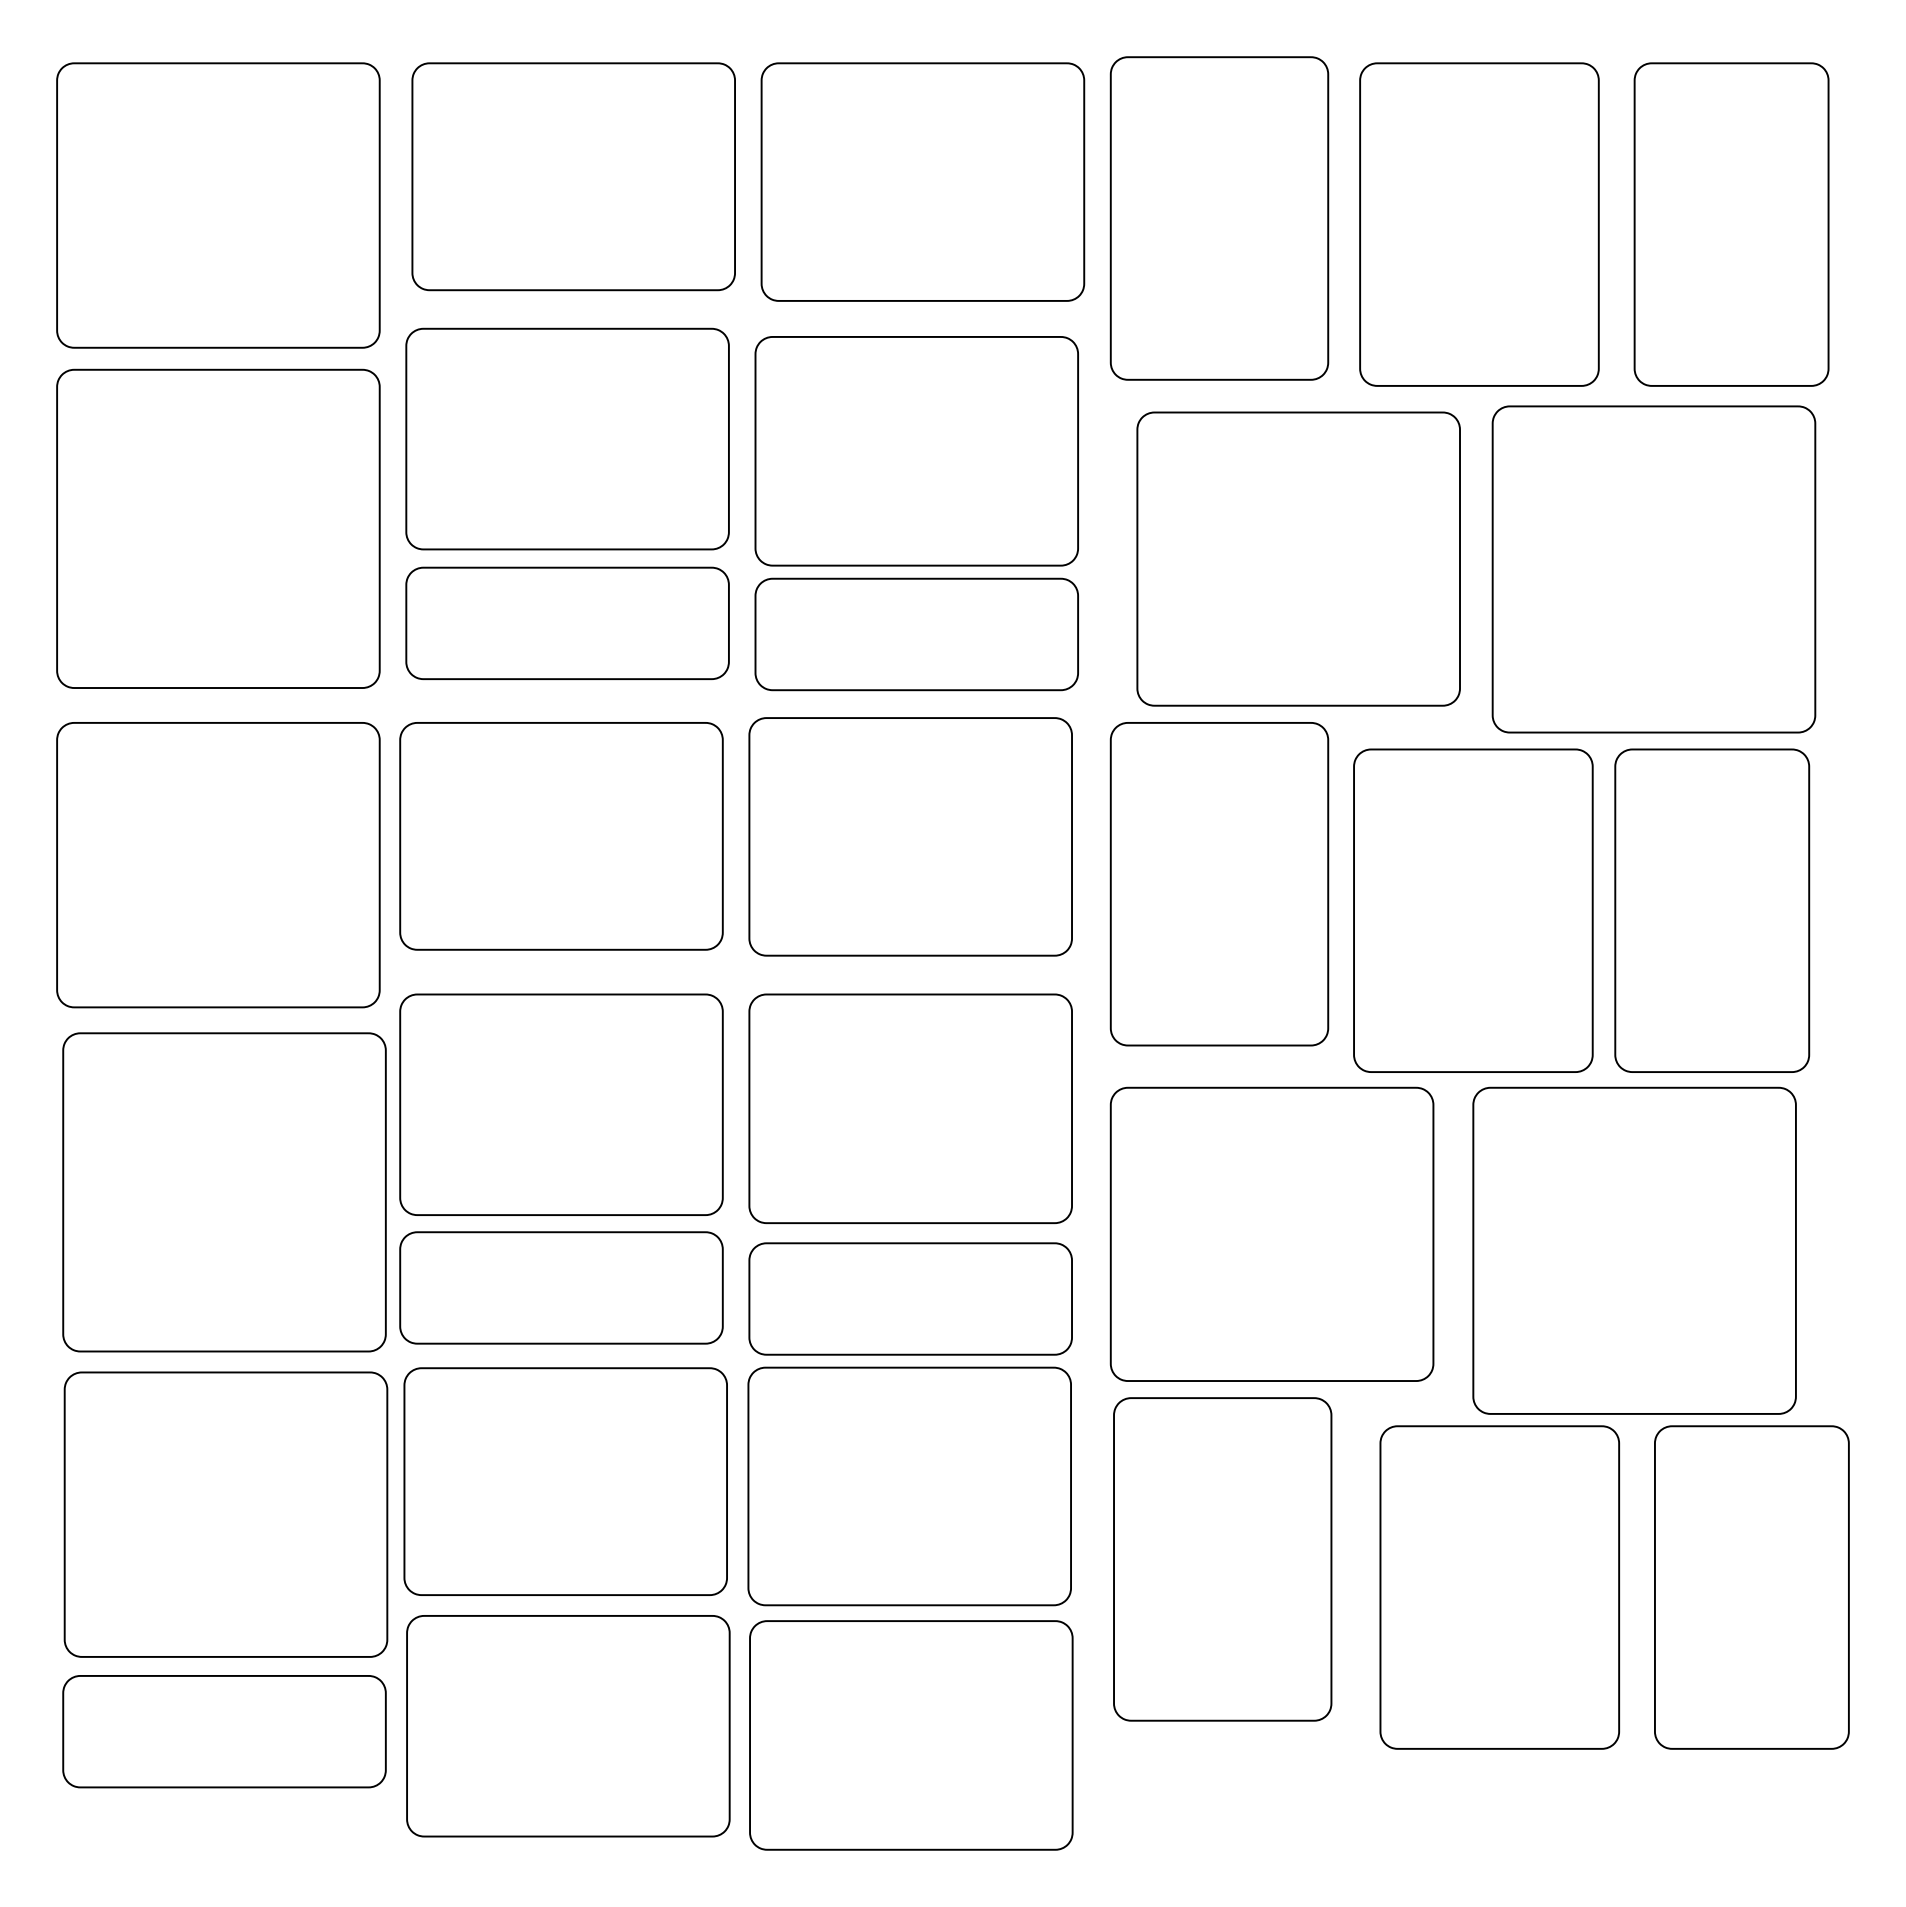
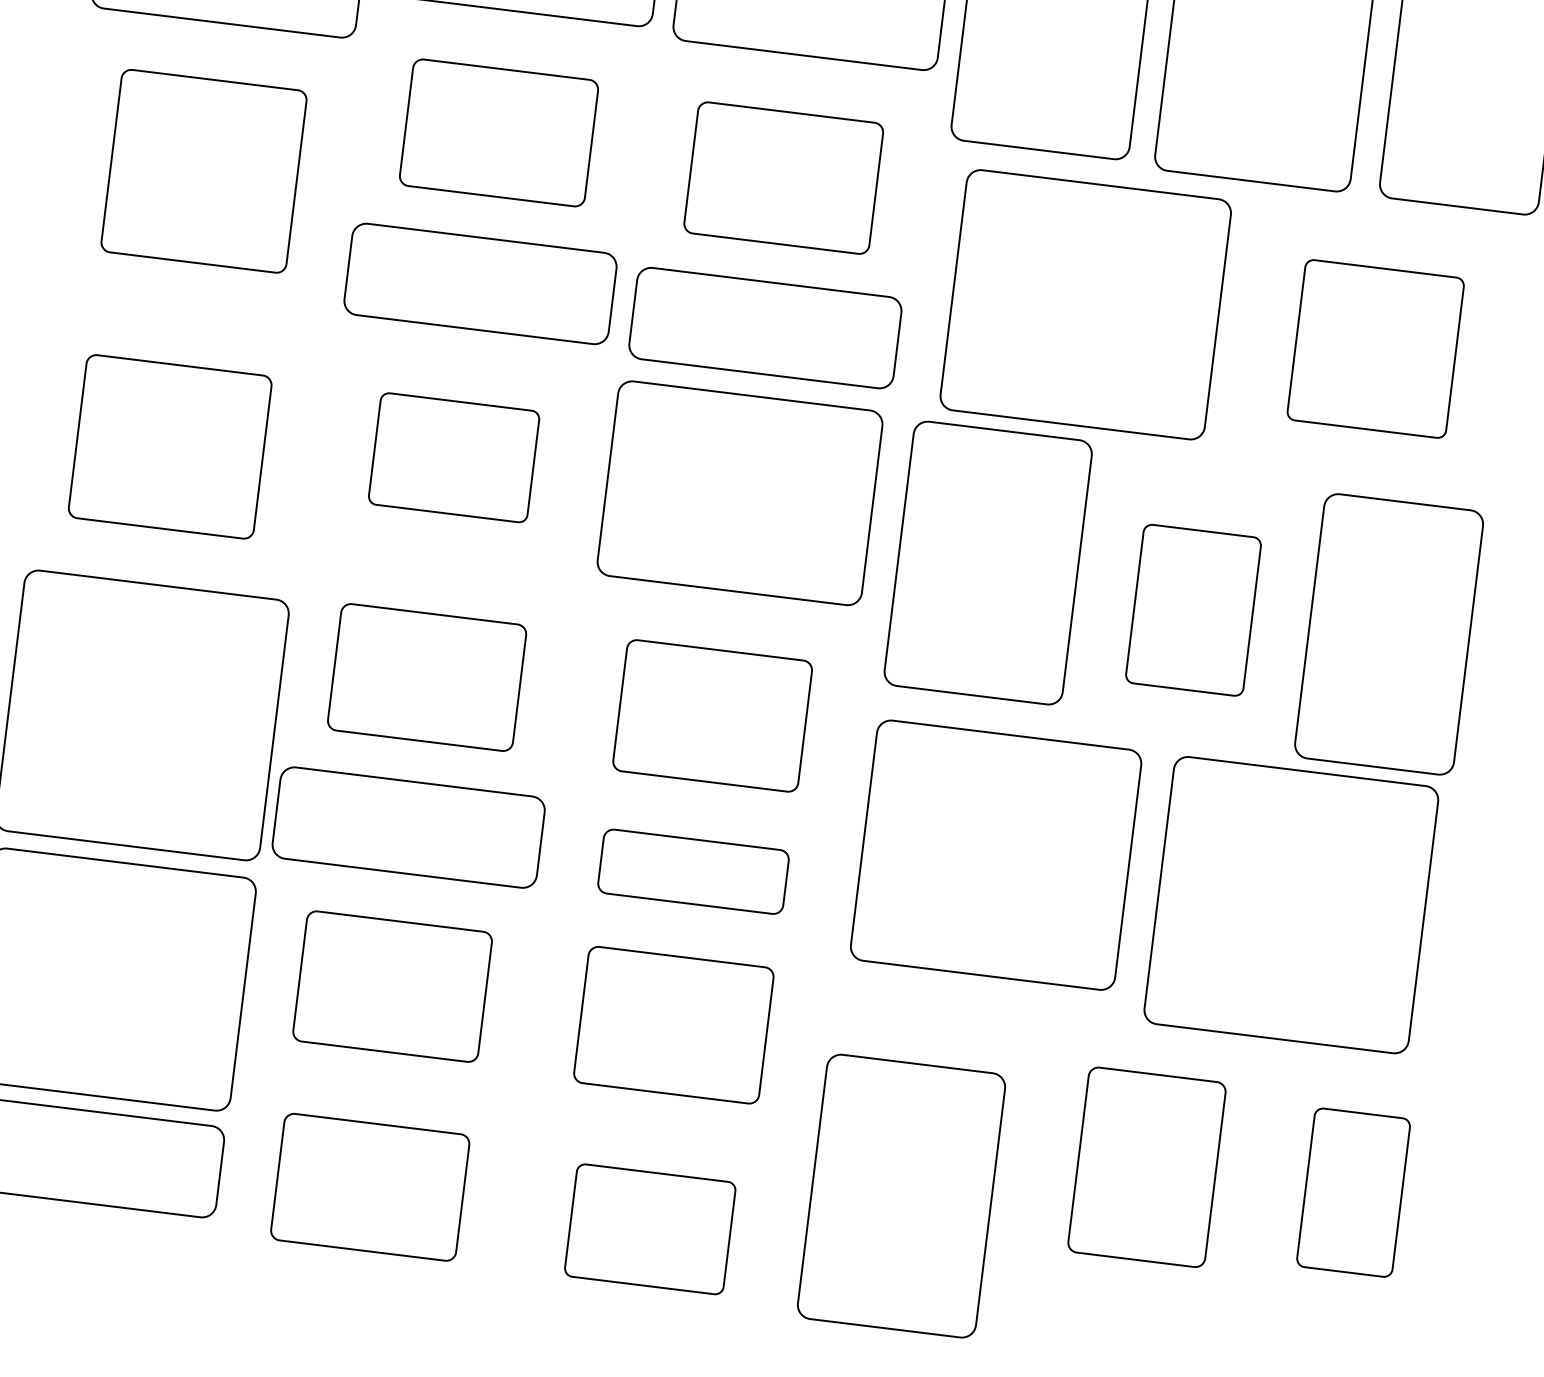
part: (567, 438) -> (499, 132), size x0.7
part: (916, 451) -> (783, 178), size x0.7
part: (218, 528) -> (204, 171), size x0.7
part: (1653, 569) -> (1375, 348), size x0.6
part: (561, 836) -> (454, 457), size x0.6
part: (218, 865) -> (170, 447), size x0.7
part: (1473, 910) -> (1193, 610), size x0.6
part: (561, 1104) -> (427, 677), size x0.7
part: (910, 1108) -> (712, 715), size x0.7
part: (910, 1298) -> (693, 871), size x0.7
part: (565, 1481) -> (392, 986), size x0.7
part: (909, 1486) -> (673, 1025), size x0.7
part: (1222, 1559) -> (901, 1196), moved
part: (1499, 1587) -> (1146, 1167), size x0.7
part: (1751, 1587) -> (1353, 1192), size x0.6
part: (568, 1726) -> (370, 1187), size x0.7
part: (911, 1735) -> (650, 1229), size x0.6

